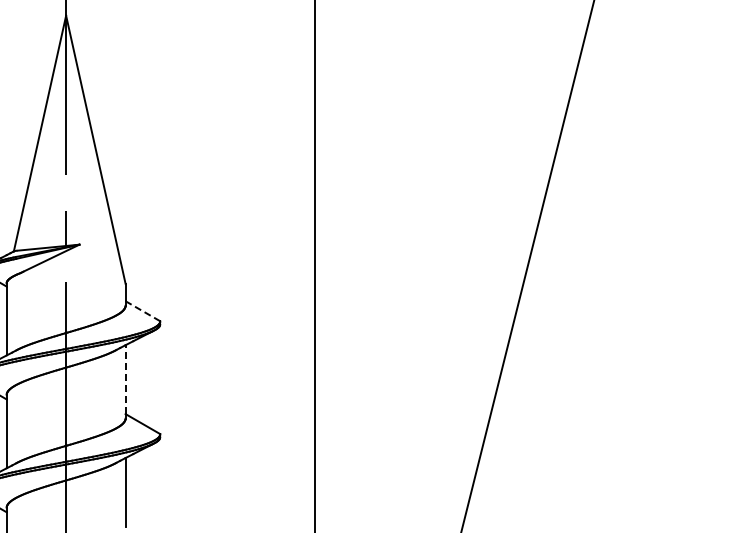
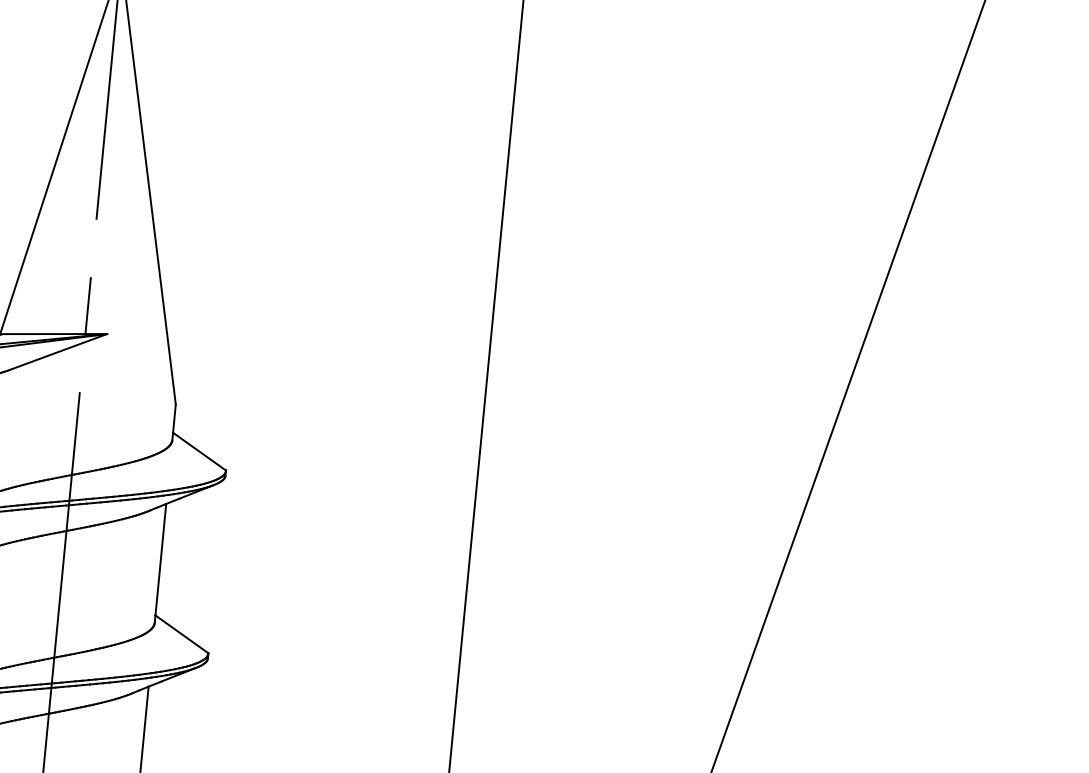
line: (142, 311) -> (198, 452), dashed -> solid
line: (125, 379) -> (160, 559), dashed -> solid

